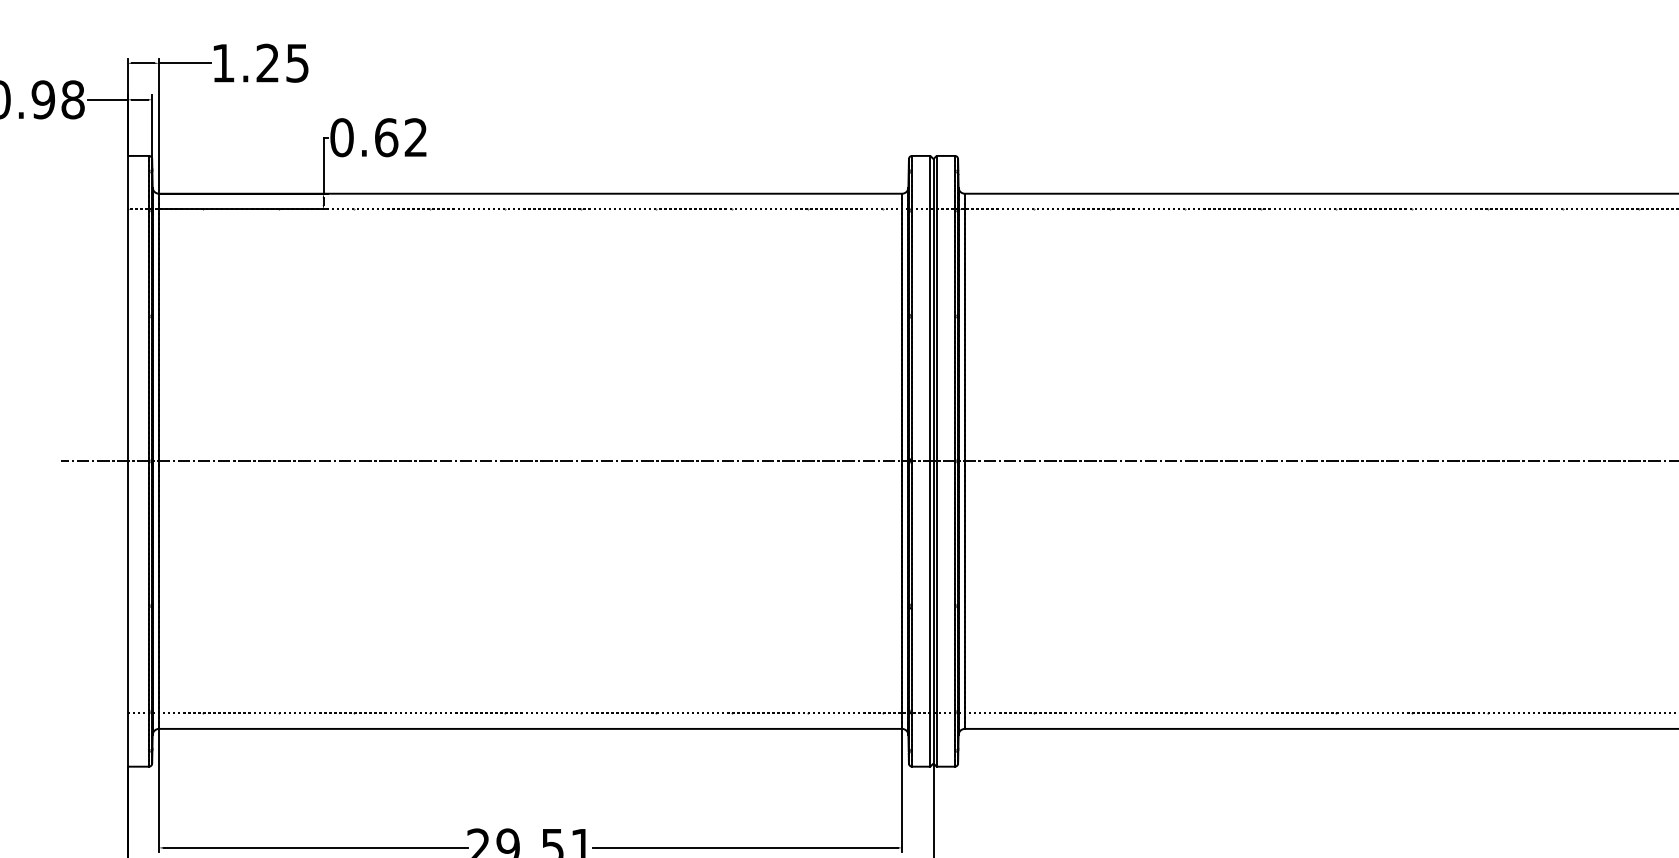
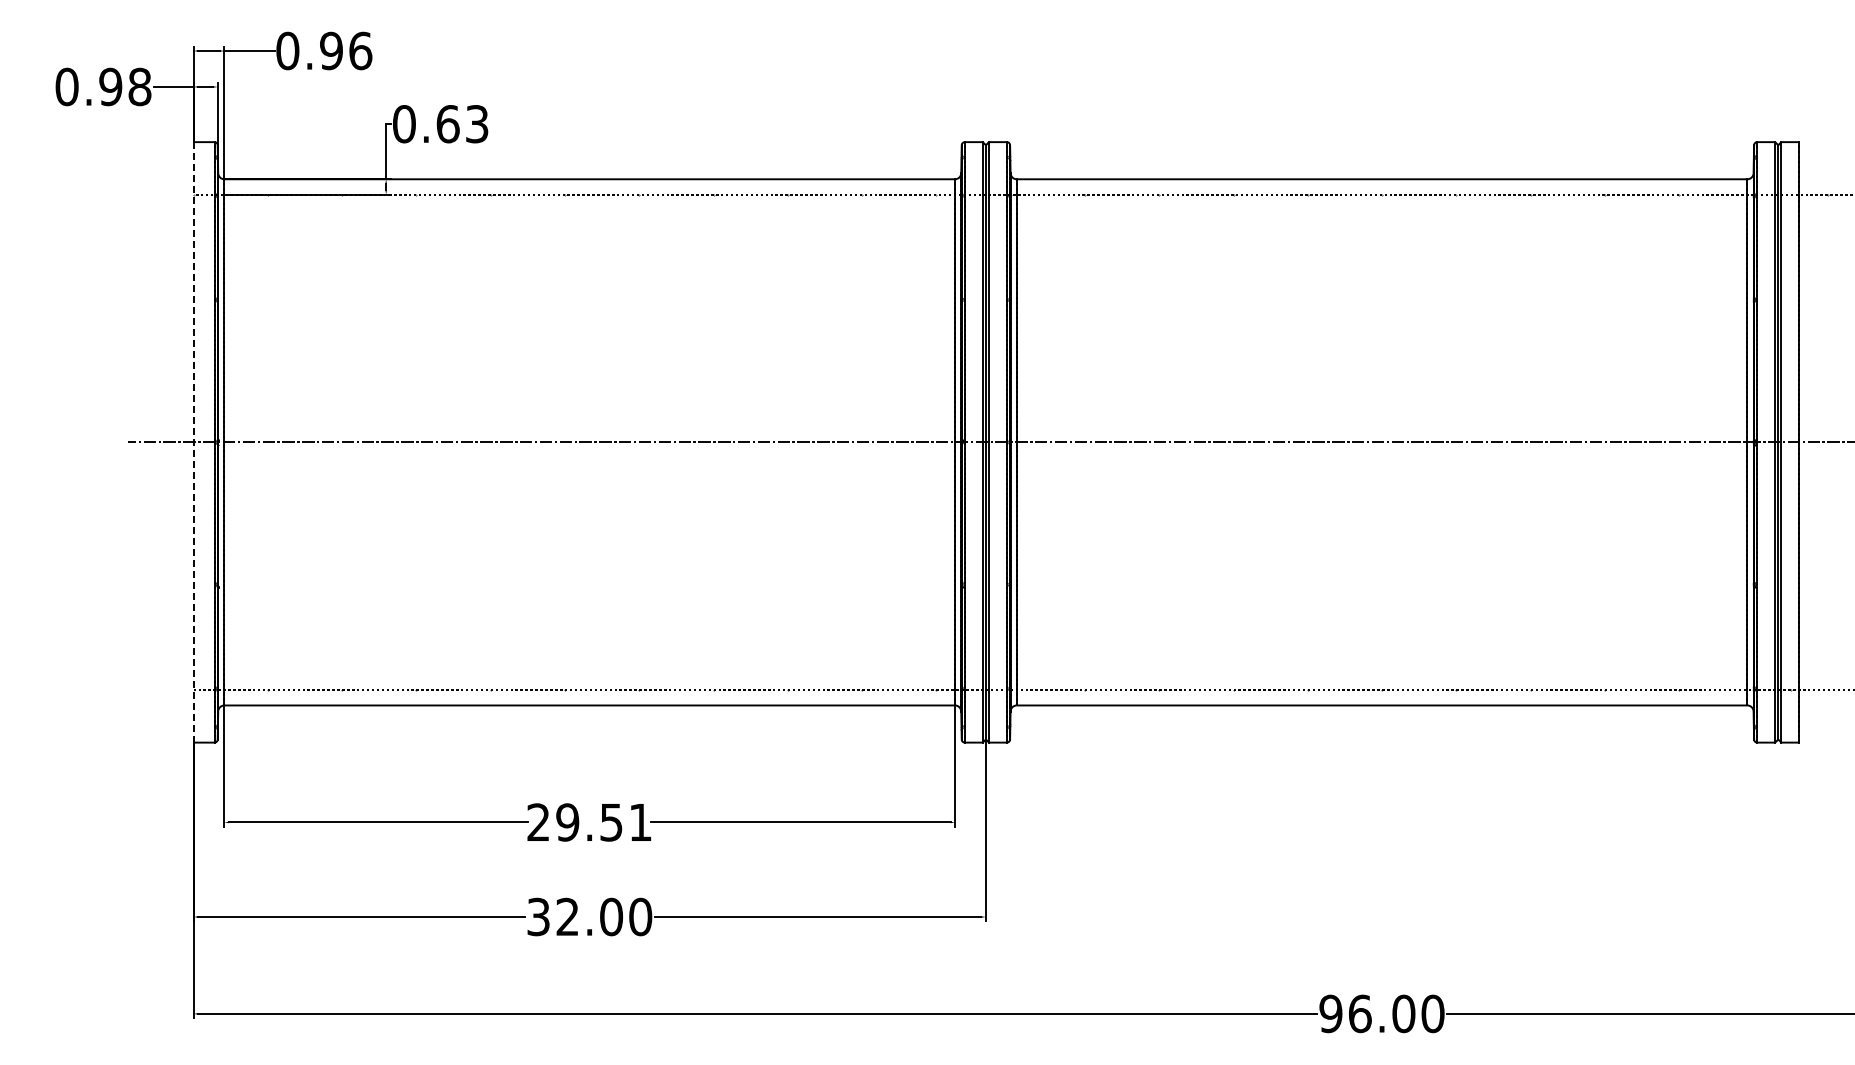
text: (260, 62) -> (324, 50), 1.25 -> 0.96
text: (416, 138) -> (477, 124), 0.62 -> 0.63
line: (127, 461) -> (193, 442), solid -> dashed

